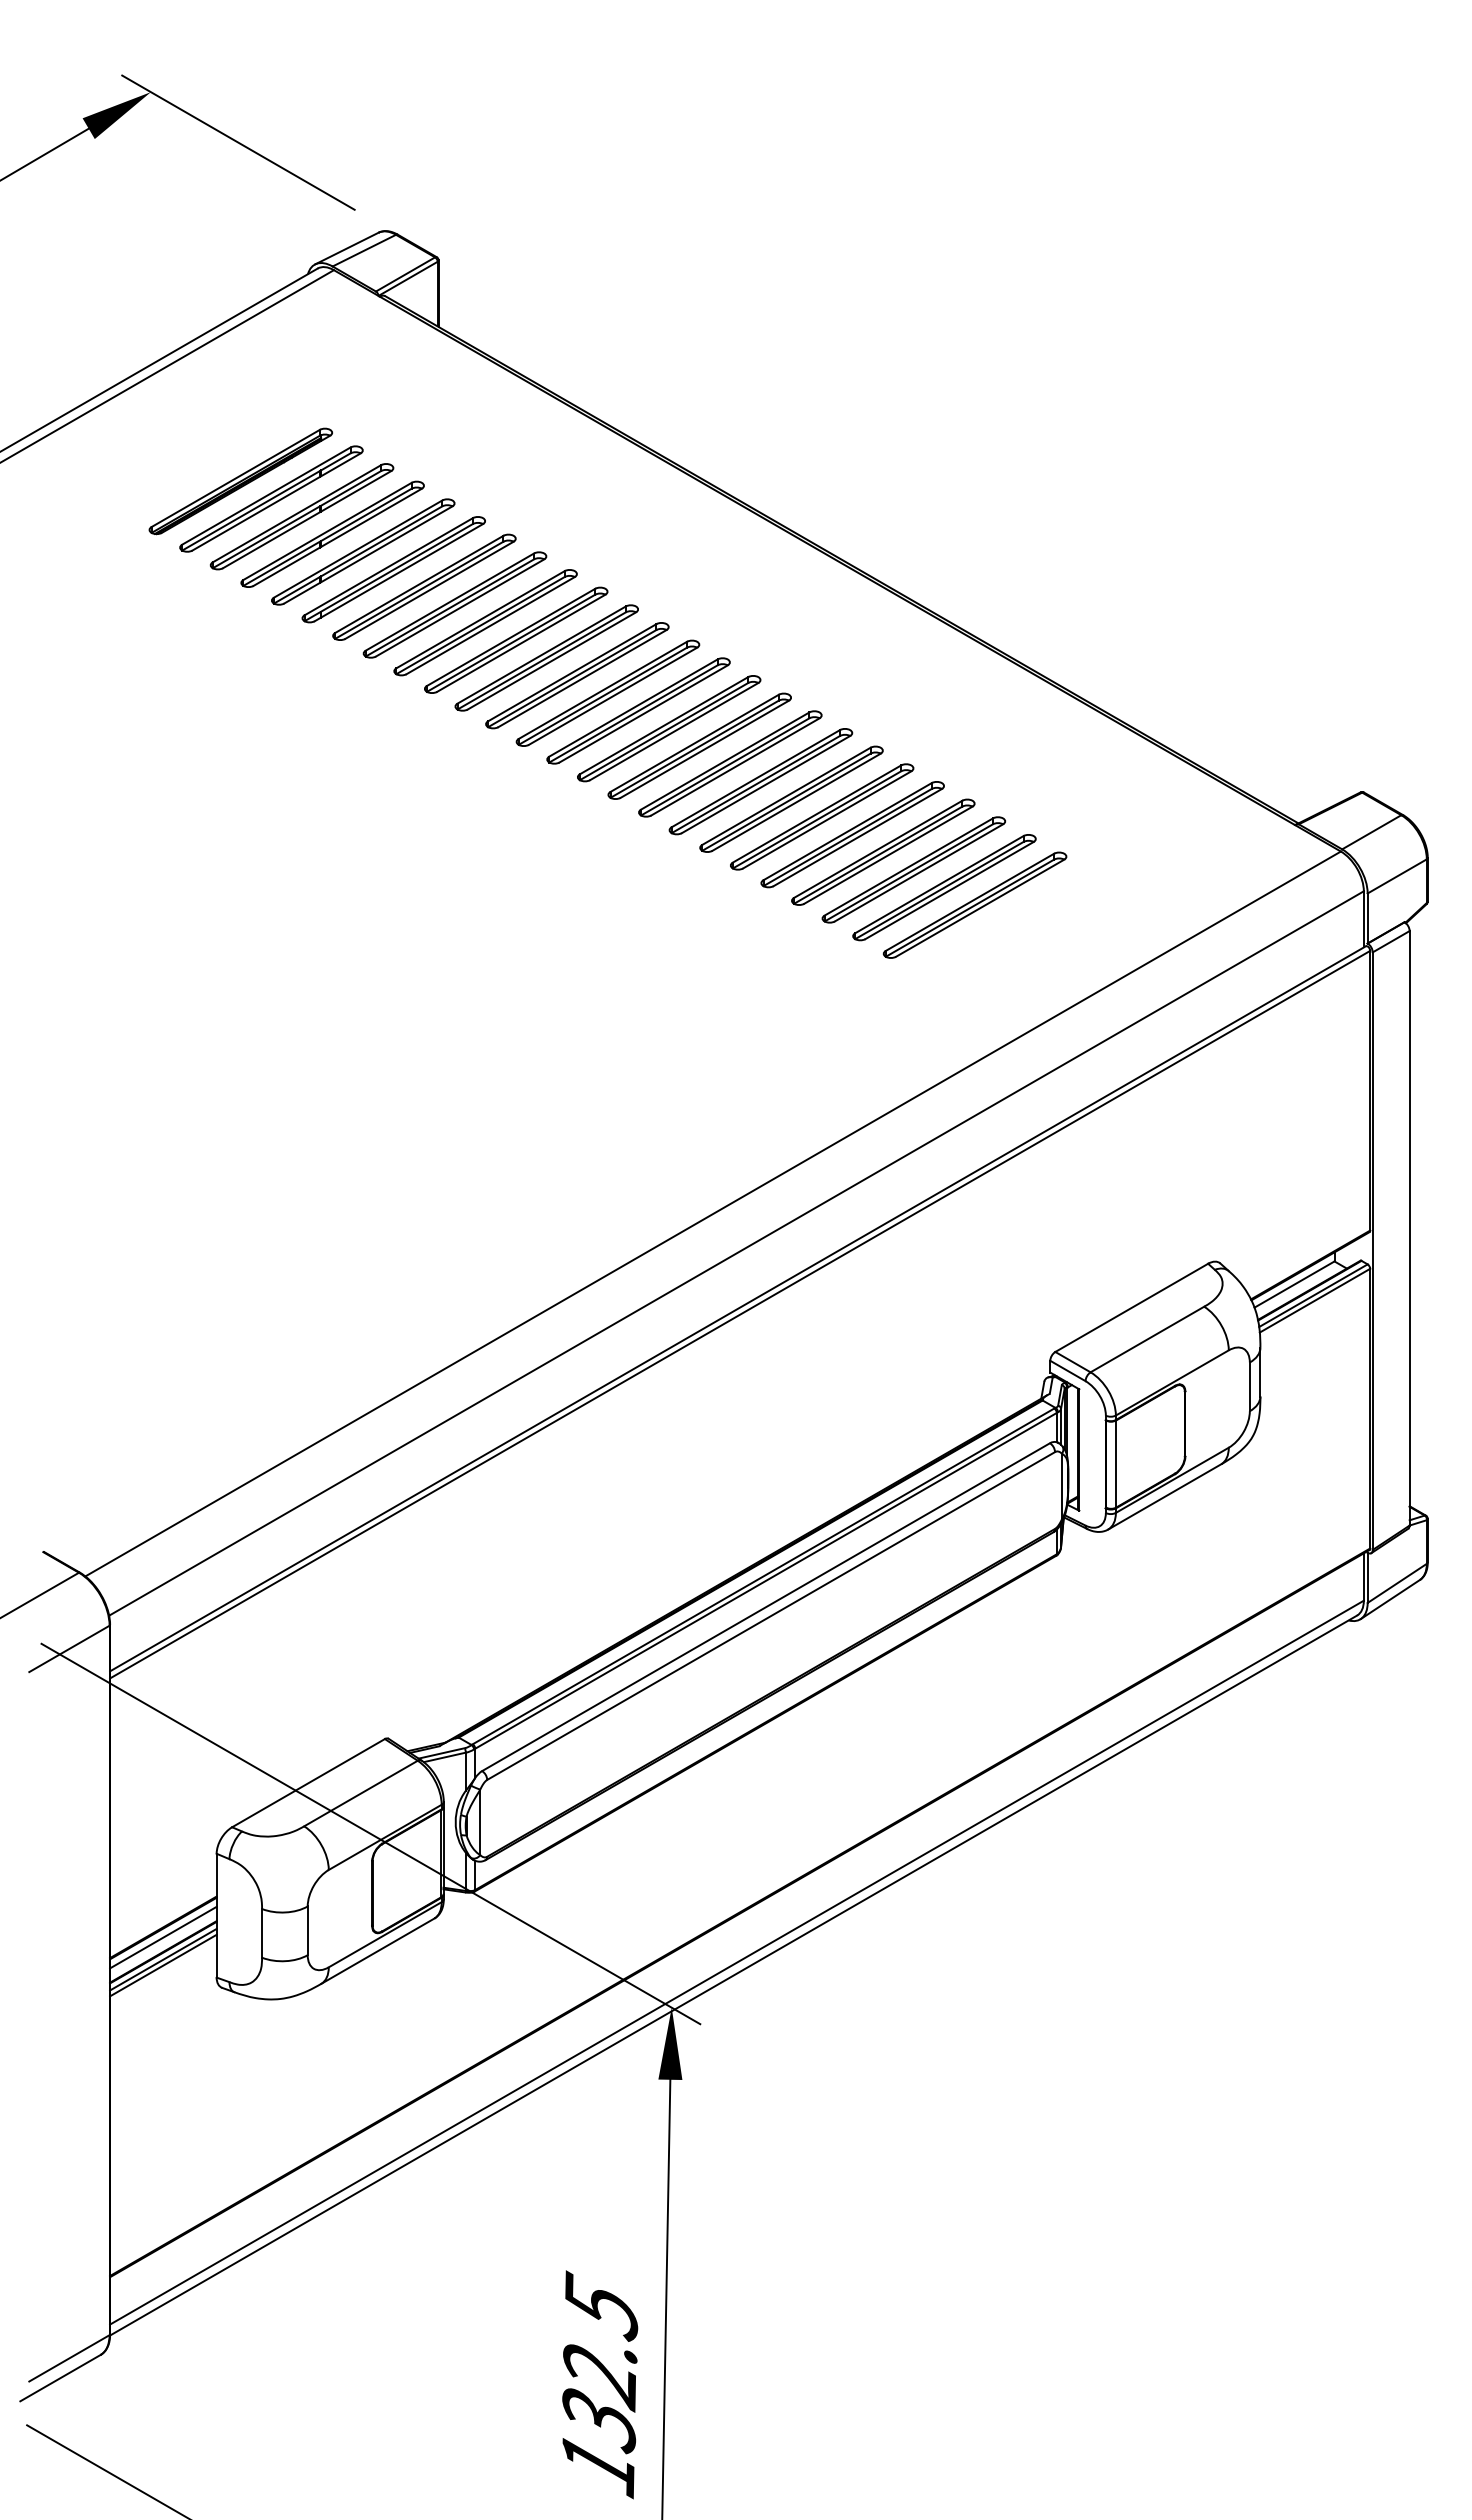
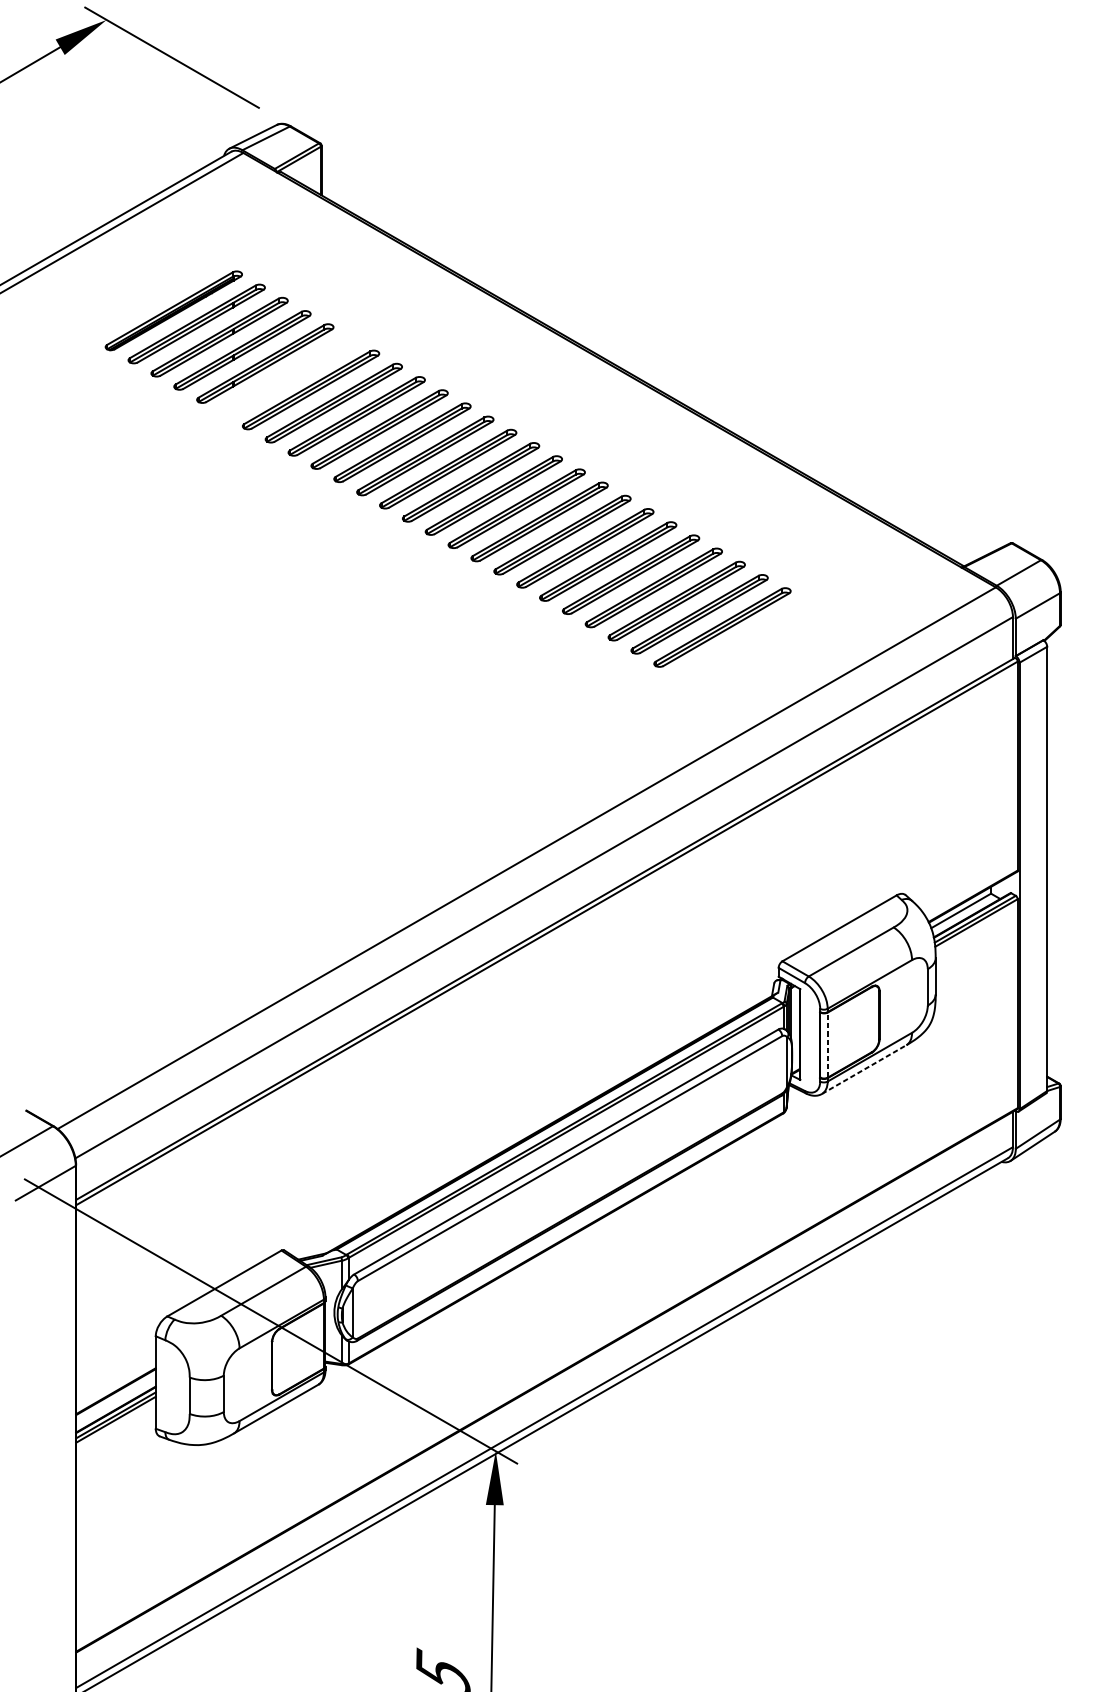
part: (393, 569) -> (287, 376), removed
line: (1116, 1464) -> (828, 1045), solid -> dashed
line: (1165, 1496) -> (864, 1069), solid -> dashed
line: (163, 1937) -> (116, 1398), removed

